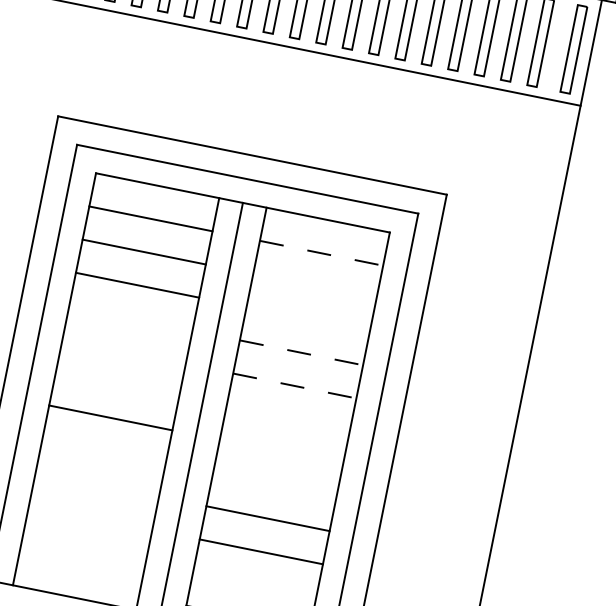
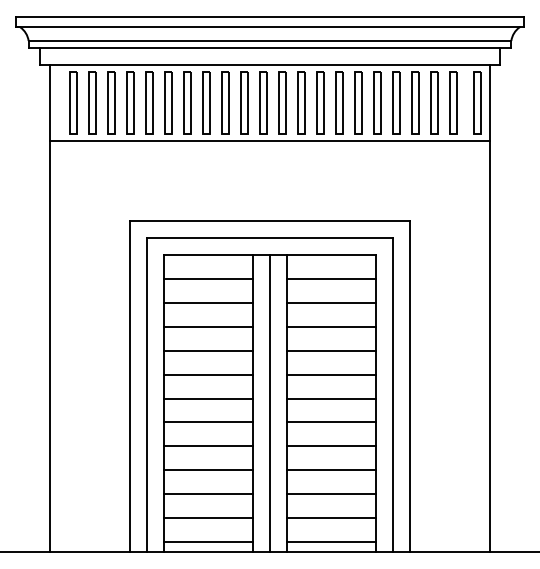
line: (321, 253) -> (331, 279), dashed -> solid
line: (314, 287) -> (331, 303), added
line: (130, 317) -> (208, 350), added
line: (308, 319) -> (331, 326), added
line: (124, 351) -> (208, 374), added
line: (301, 352) -> (331, 350), dashed -> solid
line: (117, 384) -> (208, 398), added
line: (294, 385) -> (331, 374), dashed -> solid
line: (288, 419) -> (331, 398), added
line: (103, 451) -> (208, 446), added
line: (281, 452) -> (331, 422), added
line: (97, 484) -> (208, 470), added
line: (274, 485) -> (331, 446), added
line: (90, 517) -> (208, 494), added
line: (83, 551) -> (208, 518), added
line: (77, 583) -> (208, 541), added
line: (254, 585) -> (331, 518), added

